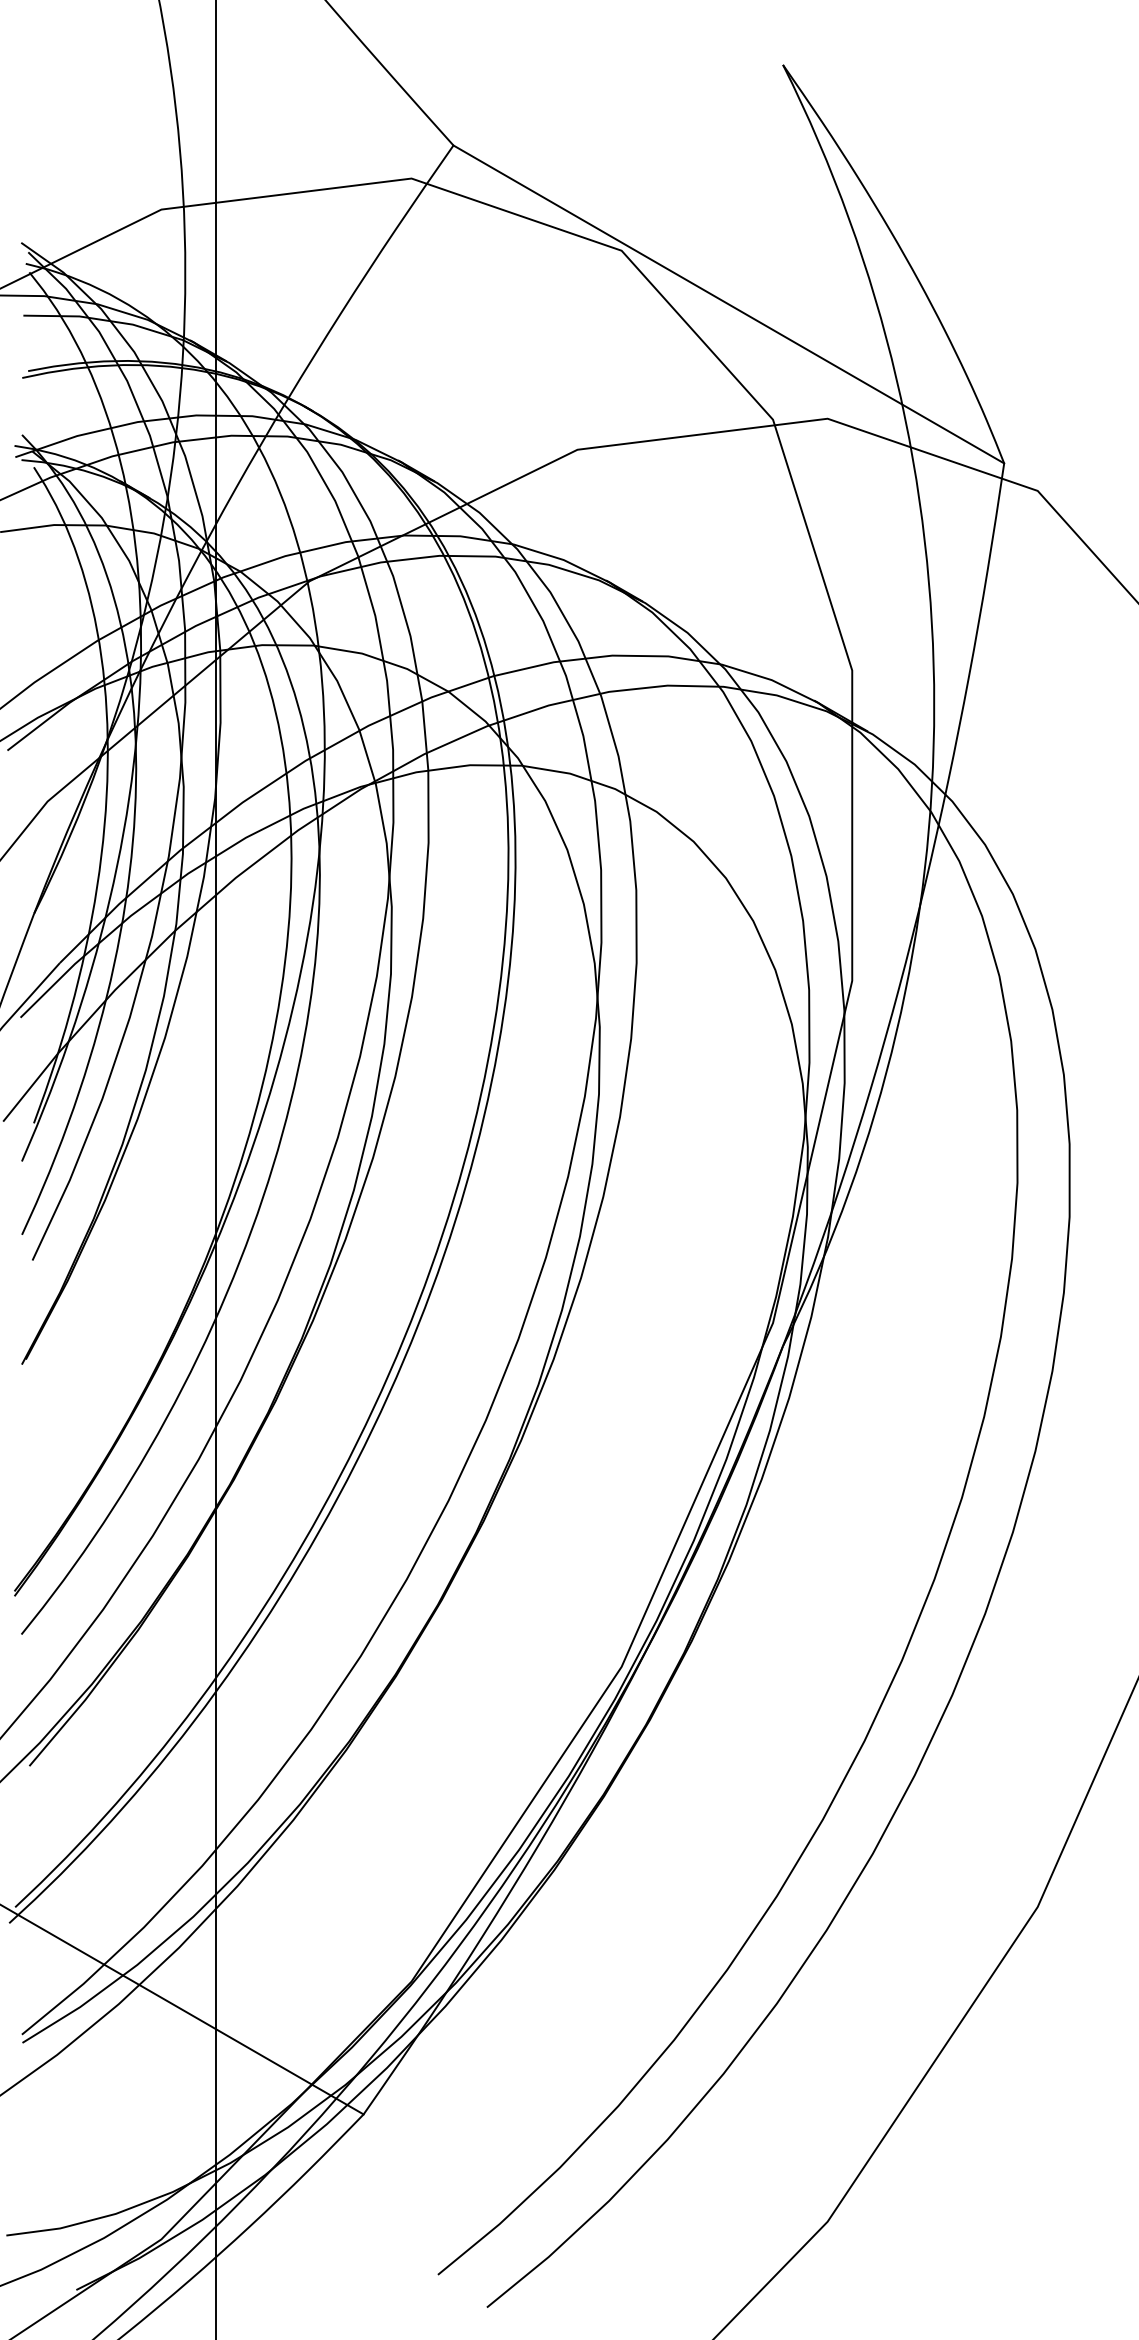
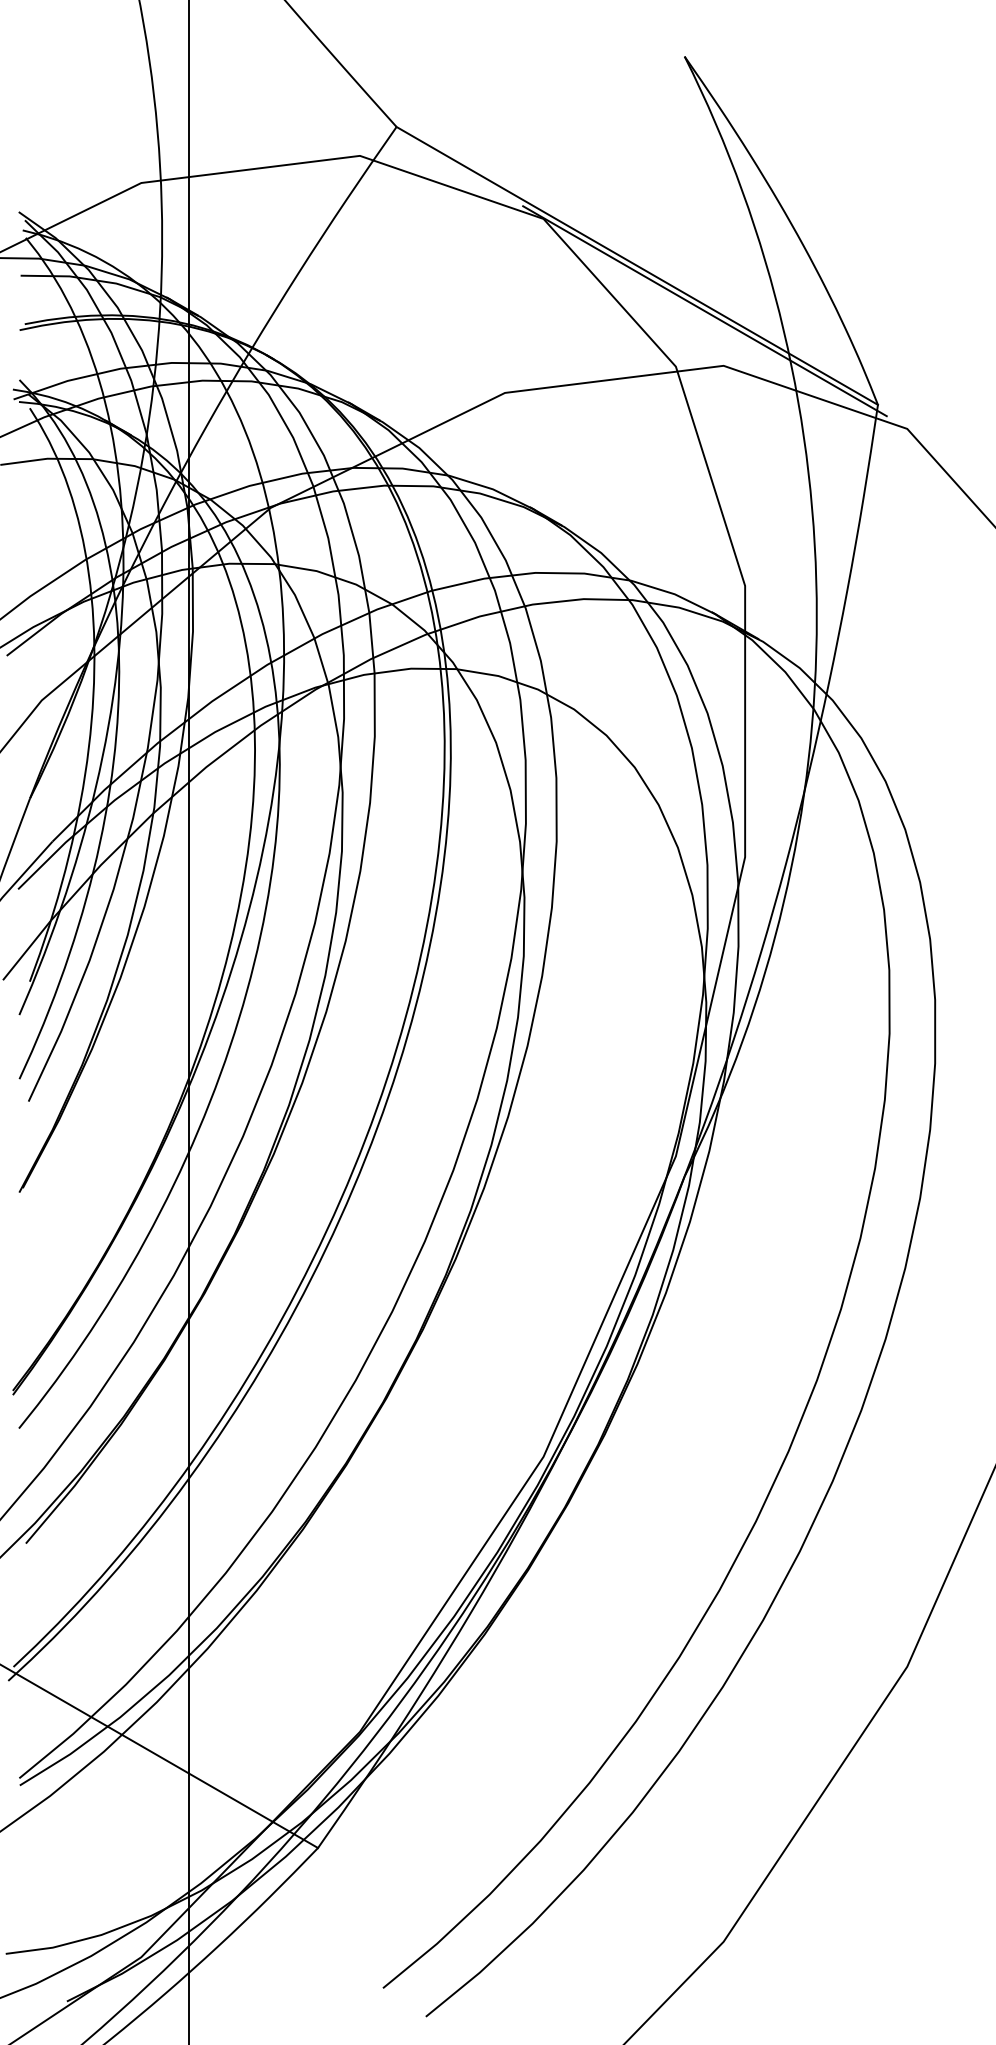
line: (806, 356) -> (705, 311), added

